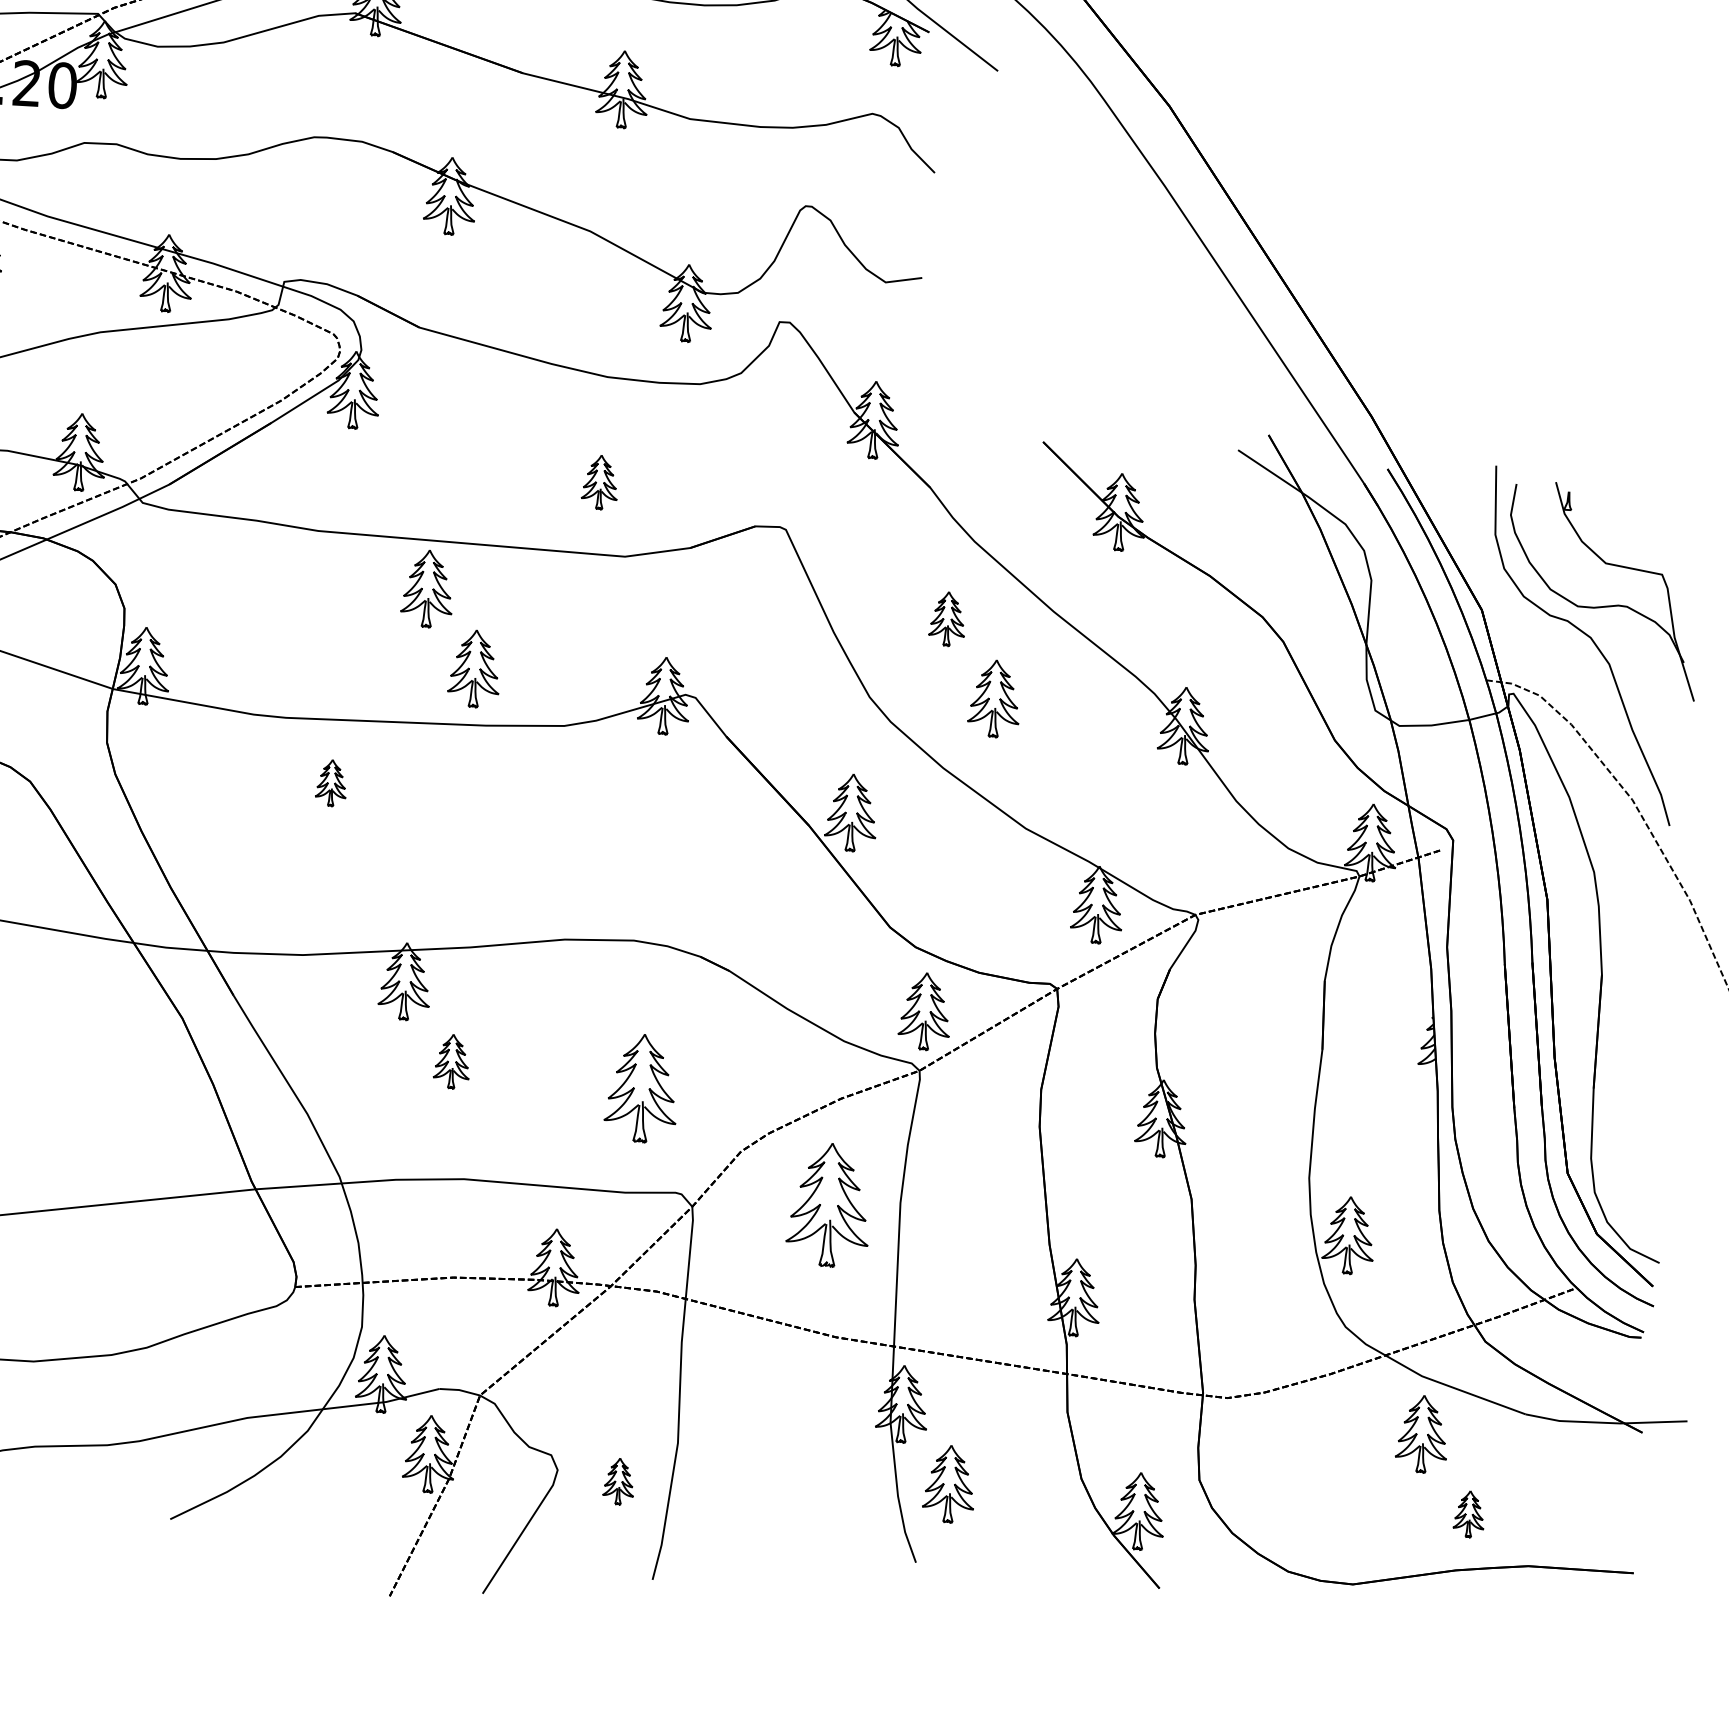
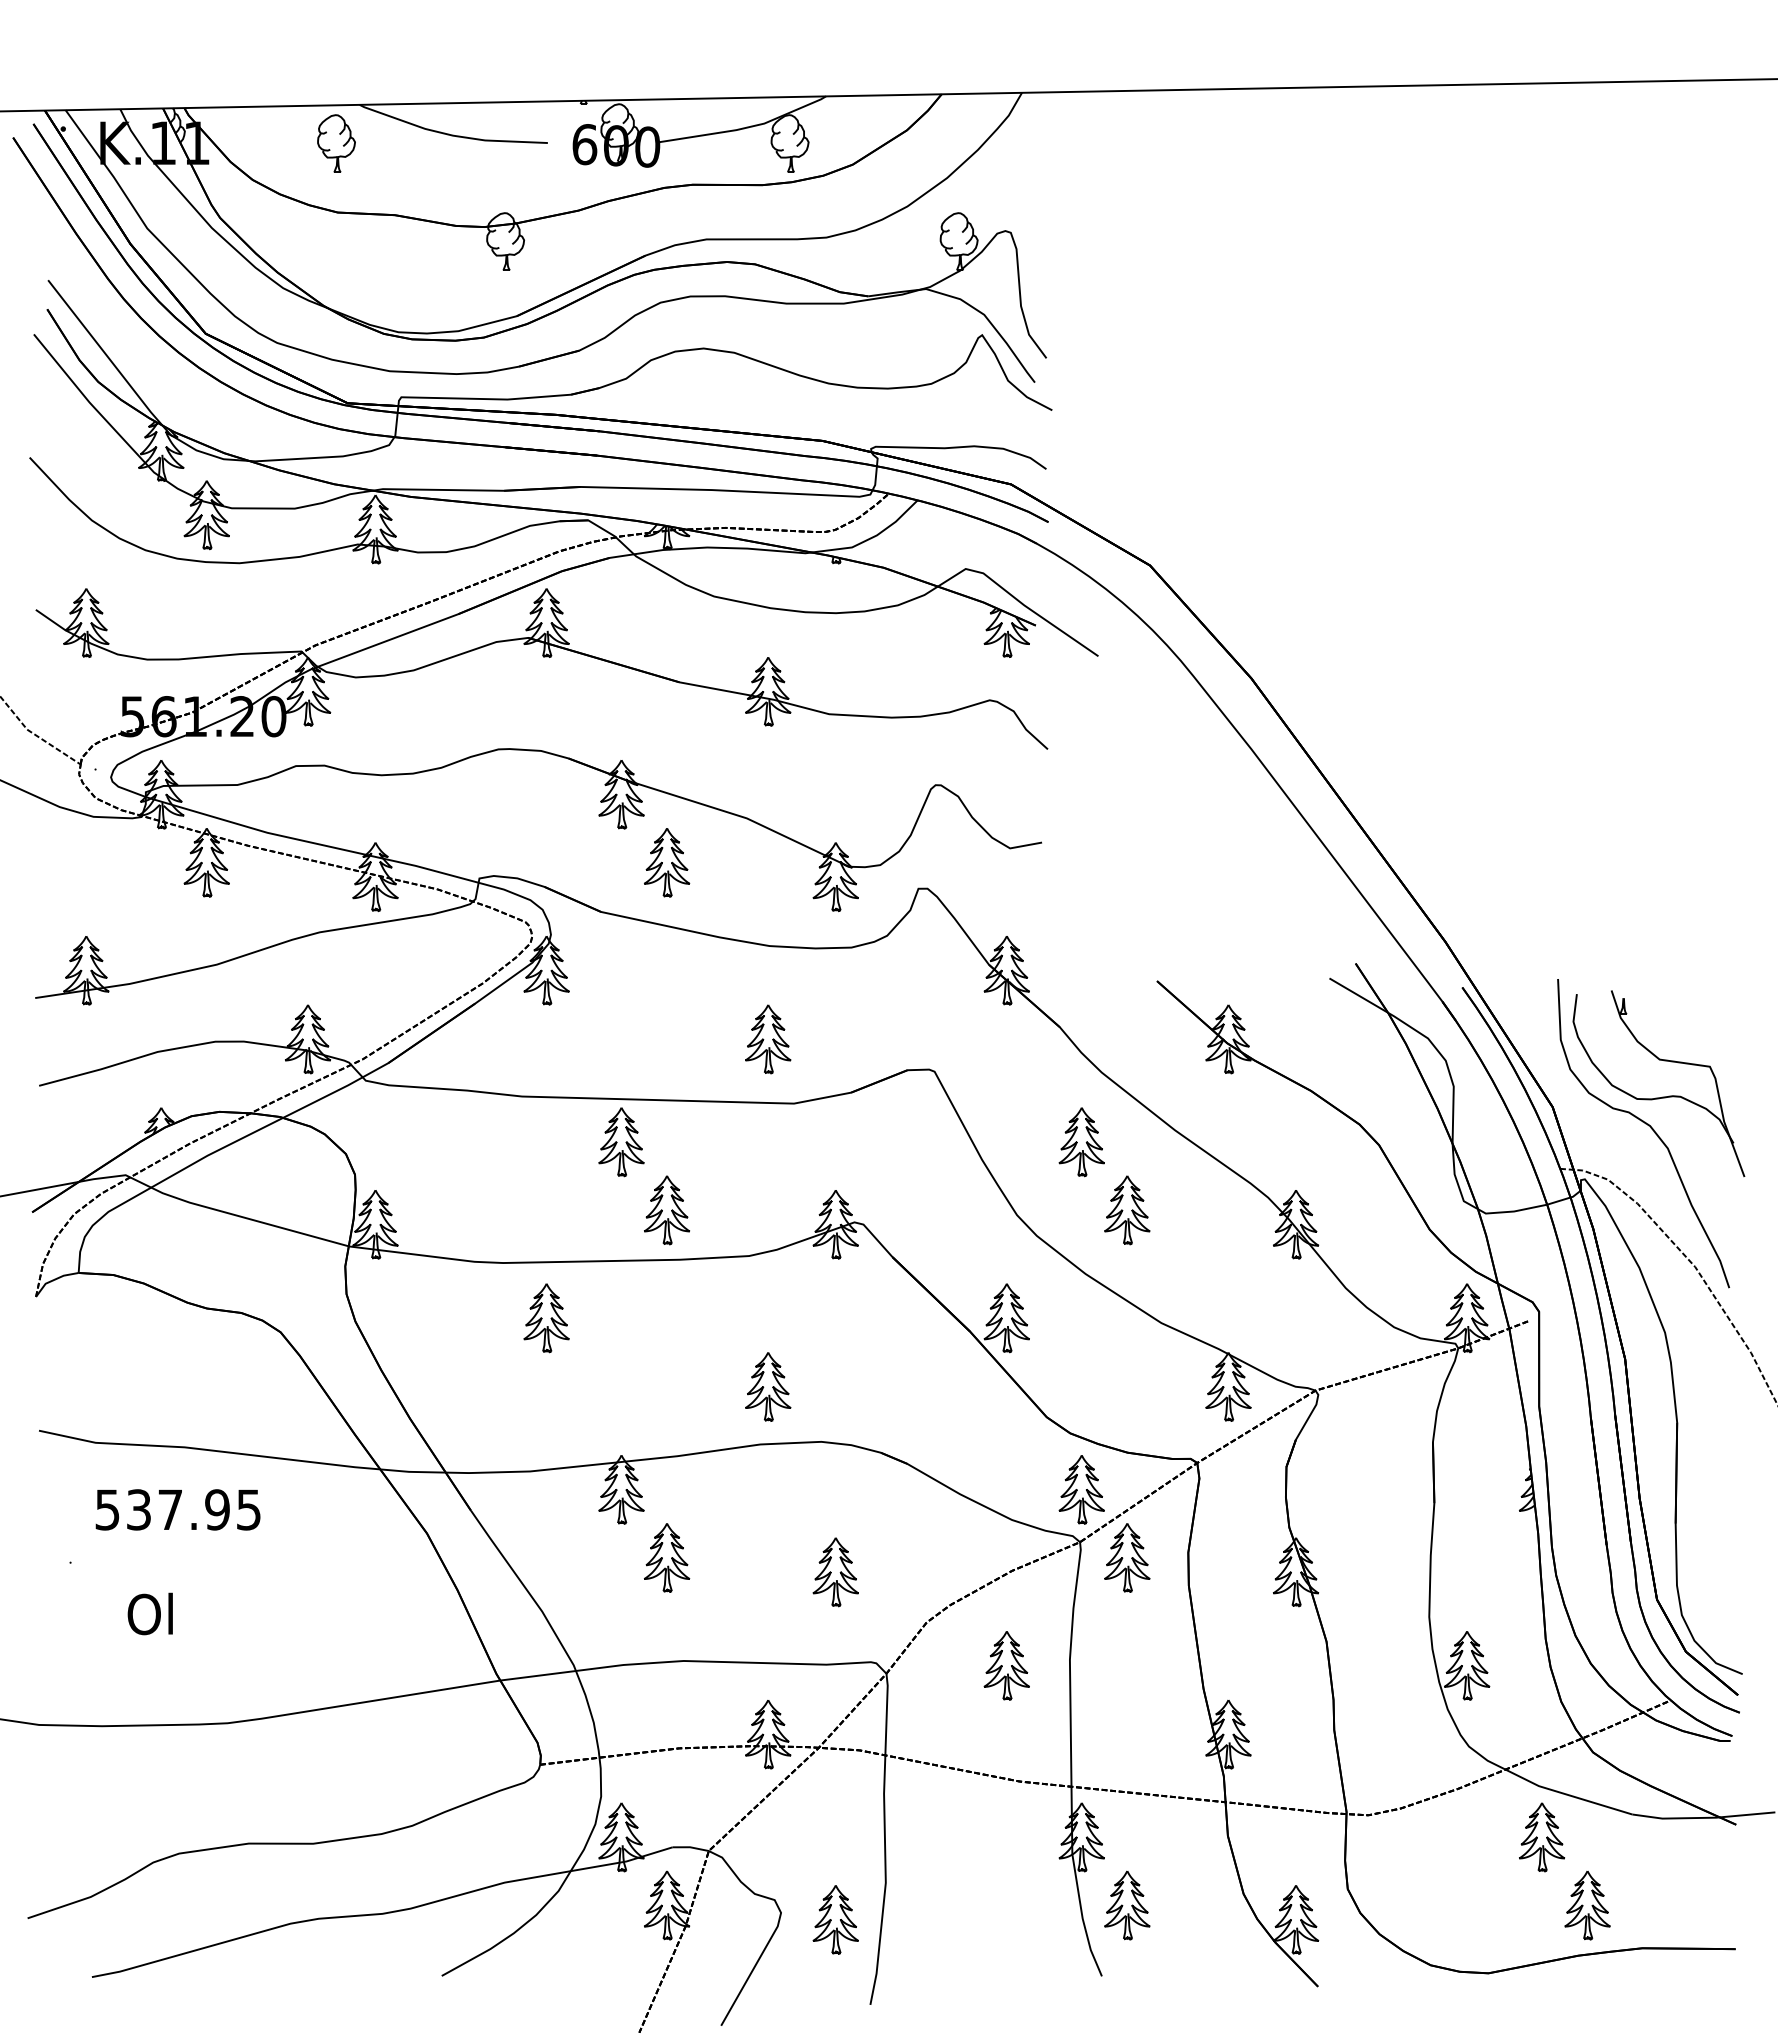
part: (497, 276) -> (667, 862), added
part: (600, 482) -> (768, 1039), size x1.43
part: (947, 619) -> (1081, 1142), size x1.43
part: (331, 783) -> (546, 1318), size x1.67
part: (577, 874) -> (768, 1386), added
part: (452, 1061) -> (667, 1557), size x1.43
part: (641, 1089) -> (835, 1572), size x0.71
part: (972, 1091) -> (1127, 1557), added
part: (828, 1205) -> (1006, 1665), size x0.62
part: (618, 1481) -> (835, 1919), size x1.67
part: (1469, 1514) -> (1587, 1905), size x1.67

